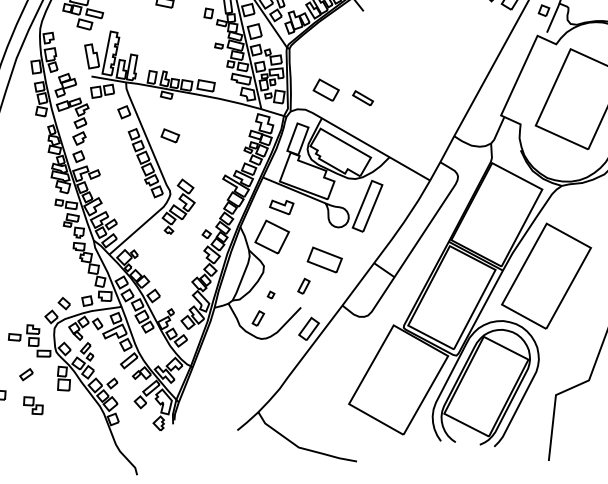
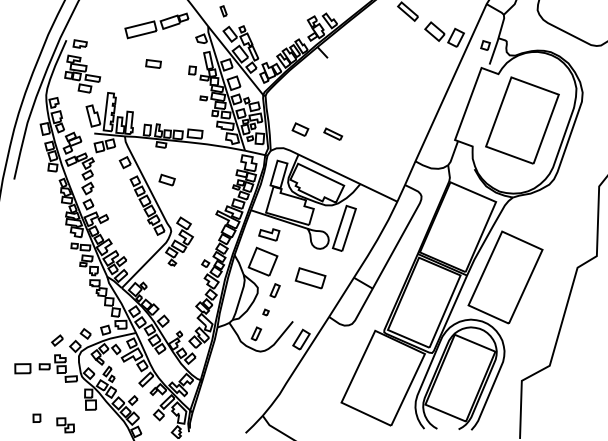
part: (326, 89) -> (300, 129), size x0.71
part: (303, 286) -> (274, 290), moved
part: (26, 374) -> (57, 340), moved

